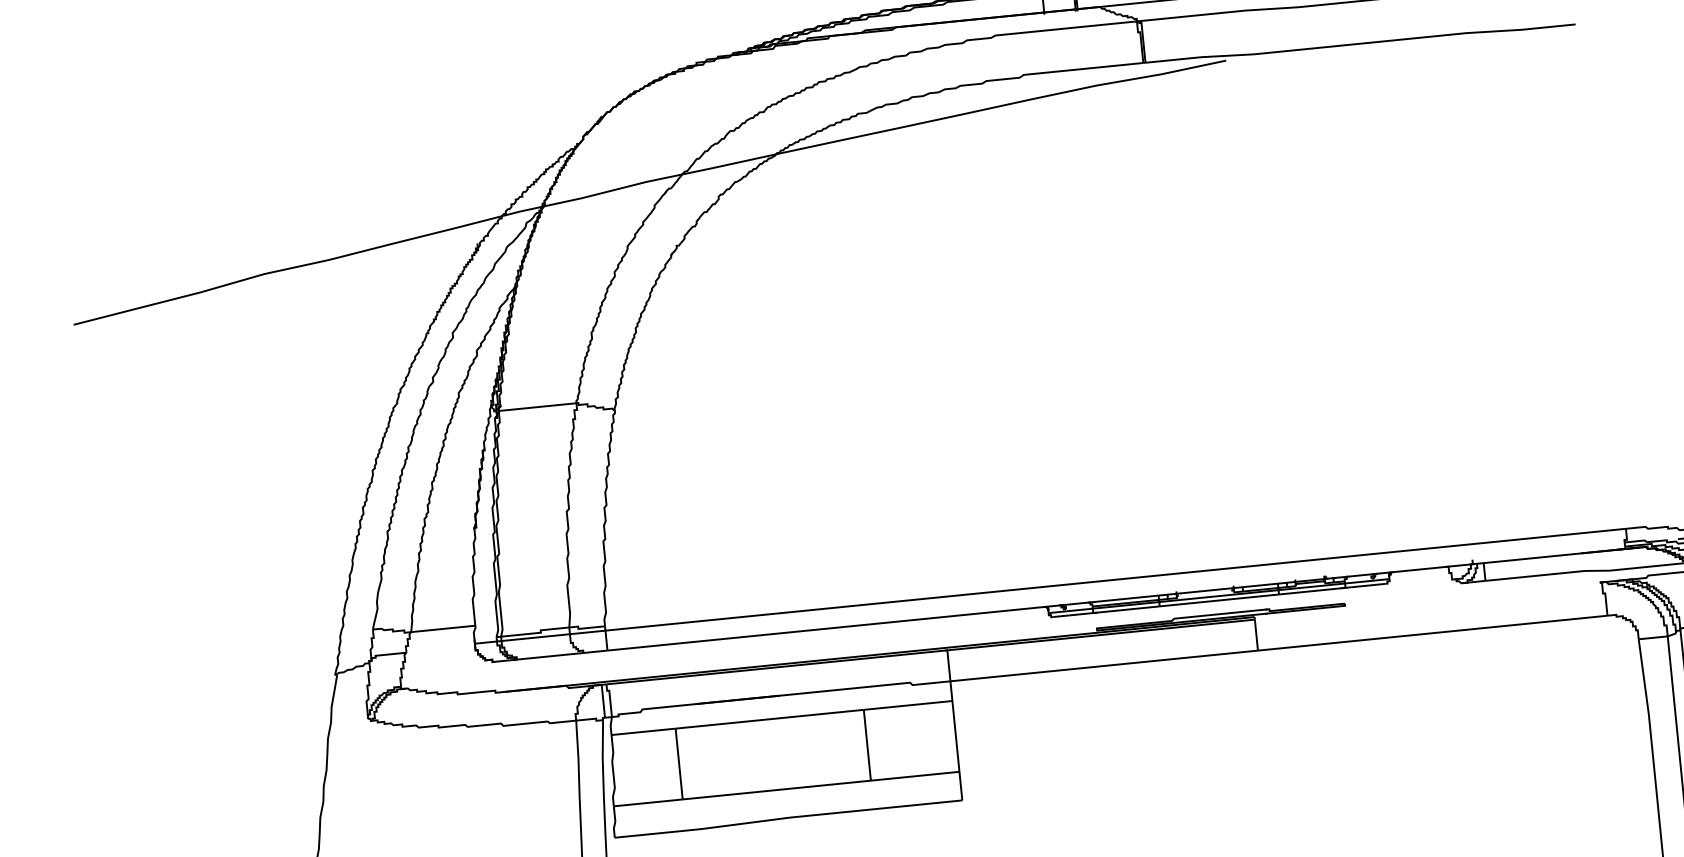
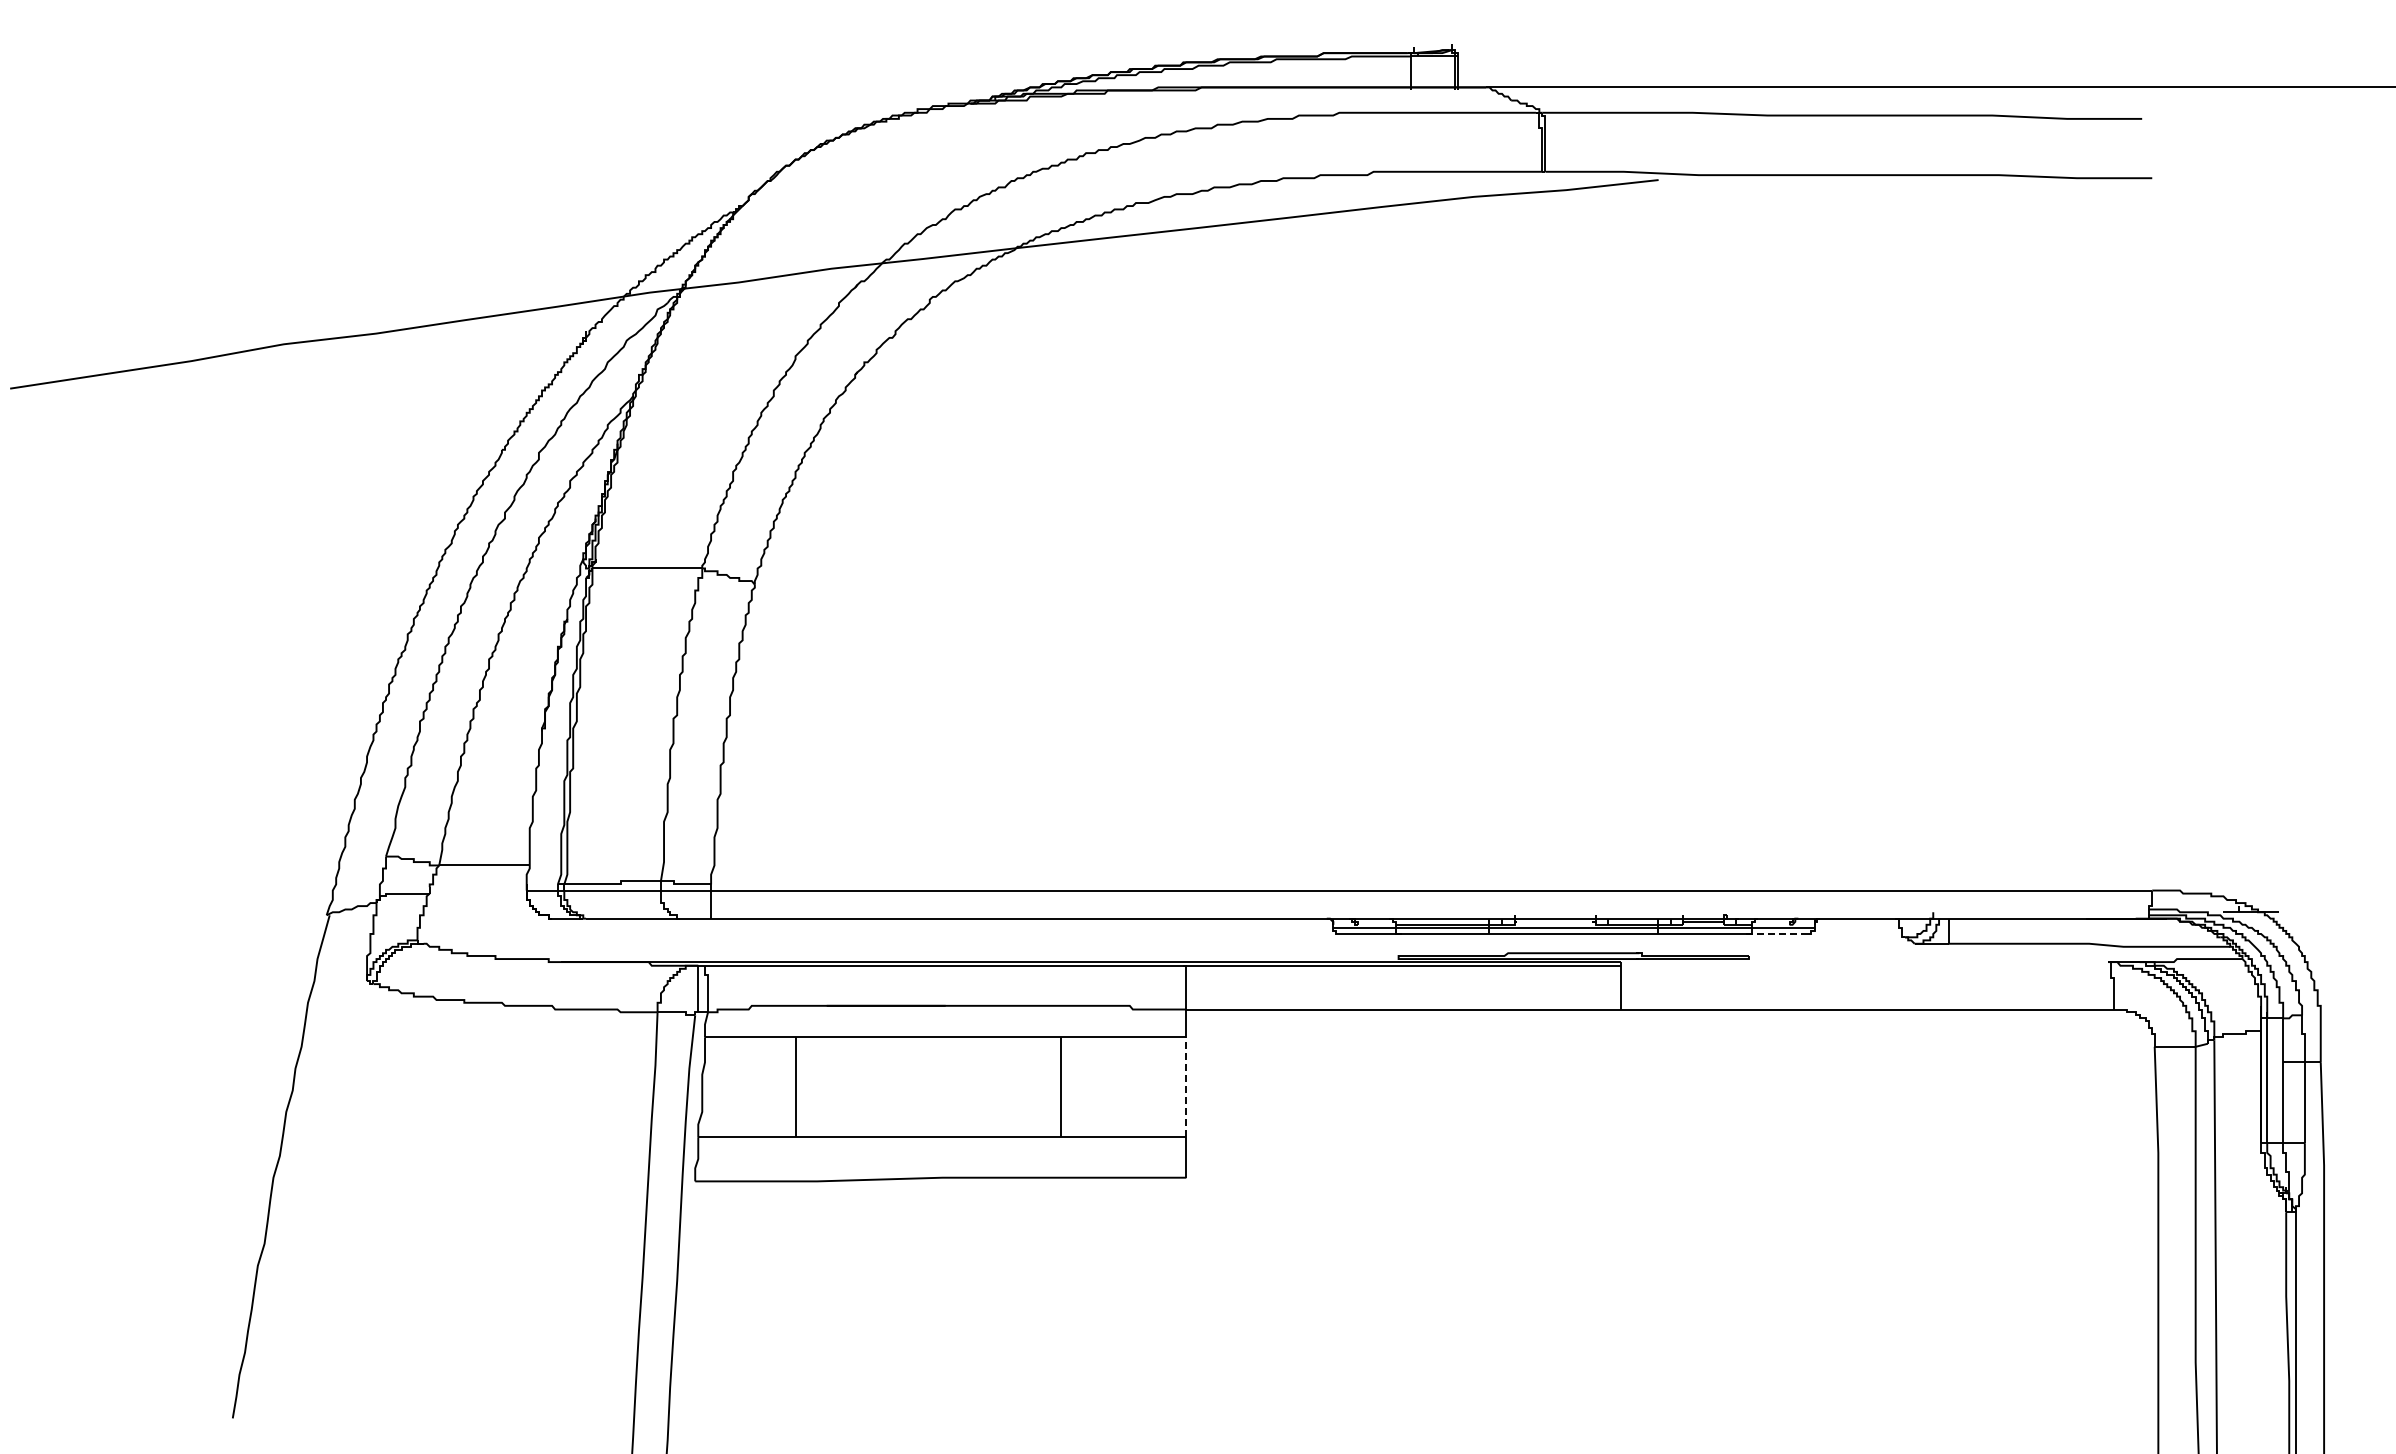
line: (1362, 585) -> (1776, 933), solid -> dashed
line: (955, 735) -> (1186, 1086), solid -> dashed

